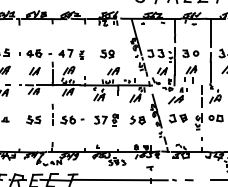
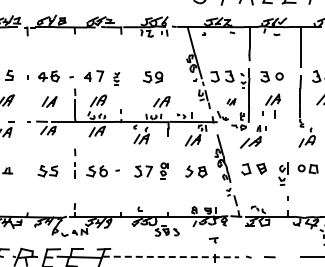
part: (162, 71) -> (231, 101), size x0.6
line: (201, 97) -> (287, 139), removed
line: (120, 180) -> (171, 257), solid -> dashed

